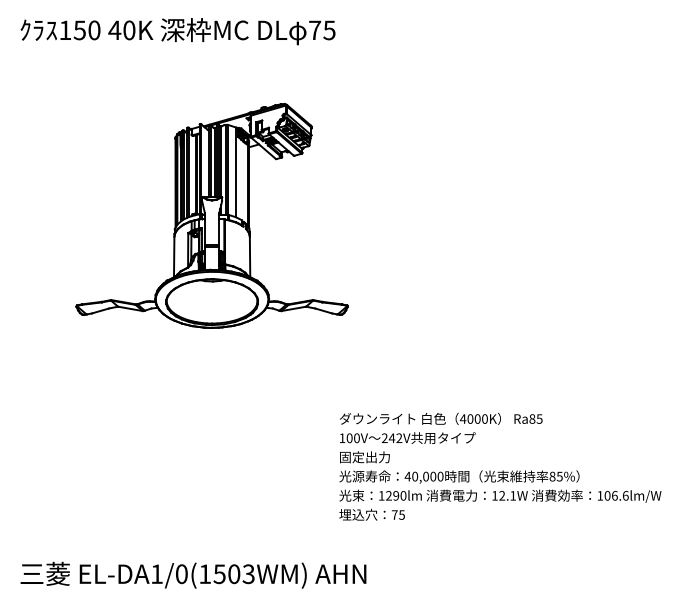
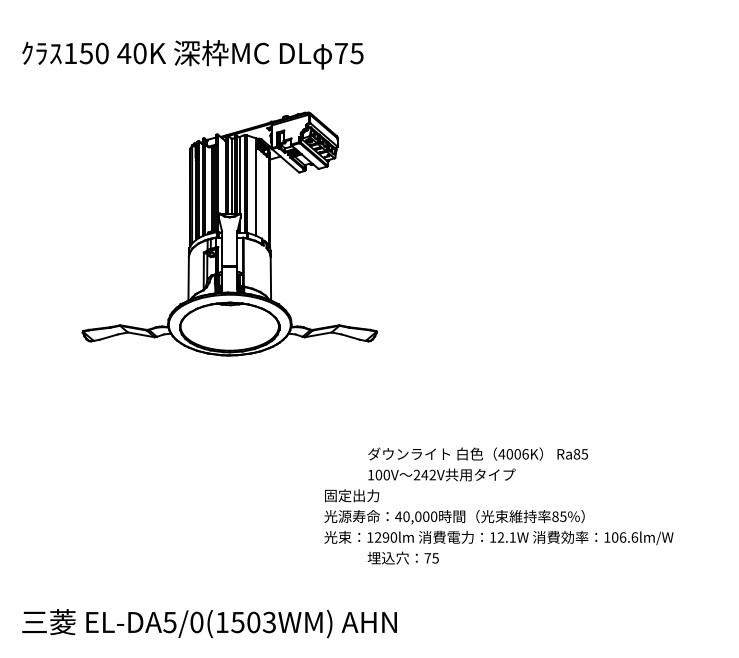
text: (177, 31) -> (192, 54), moved
text: (484, 418) -> (525, 453), 4000K -> 4006K
text: (500, 476) -> (499, 516), moved
text: (156, 574) -> (169, 622), EL-DA1/0(1503WM) -> EL-DA5/0(1503WM)

